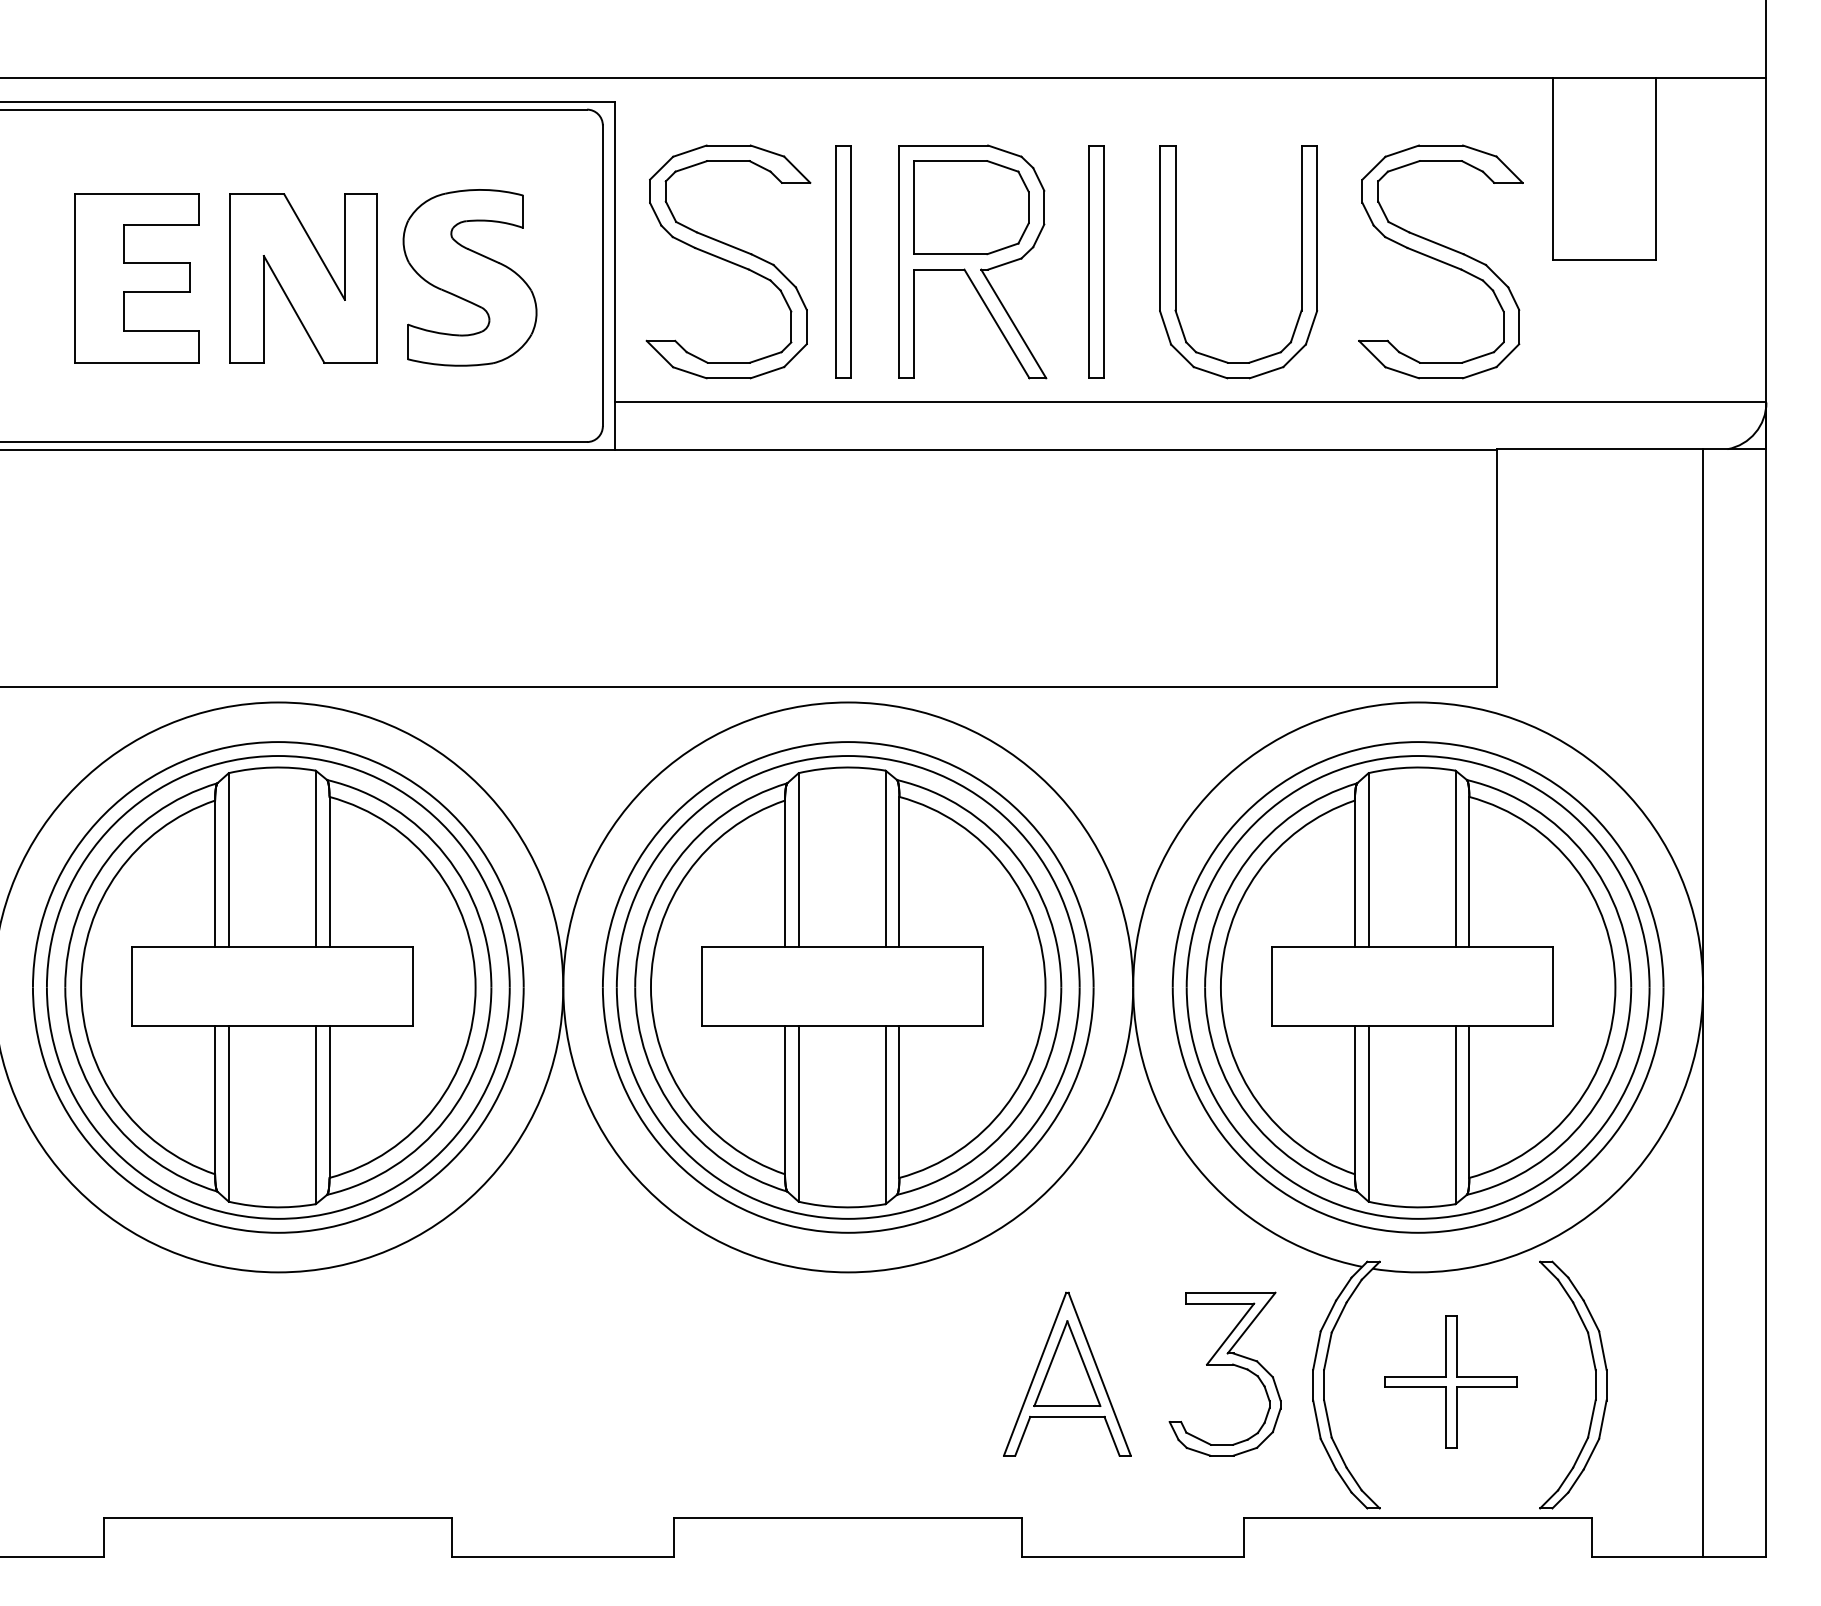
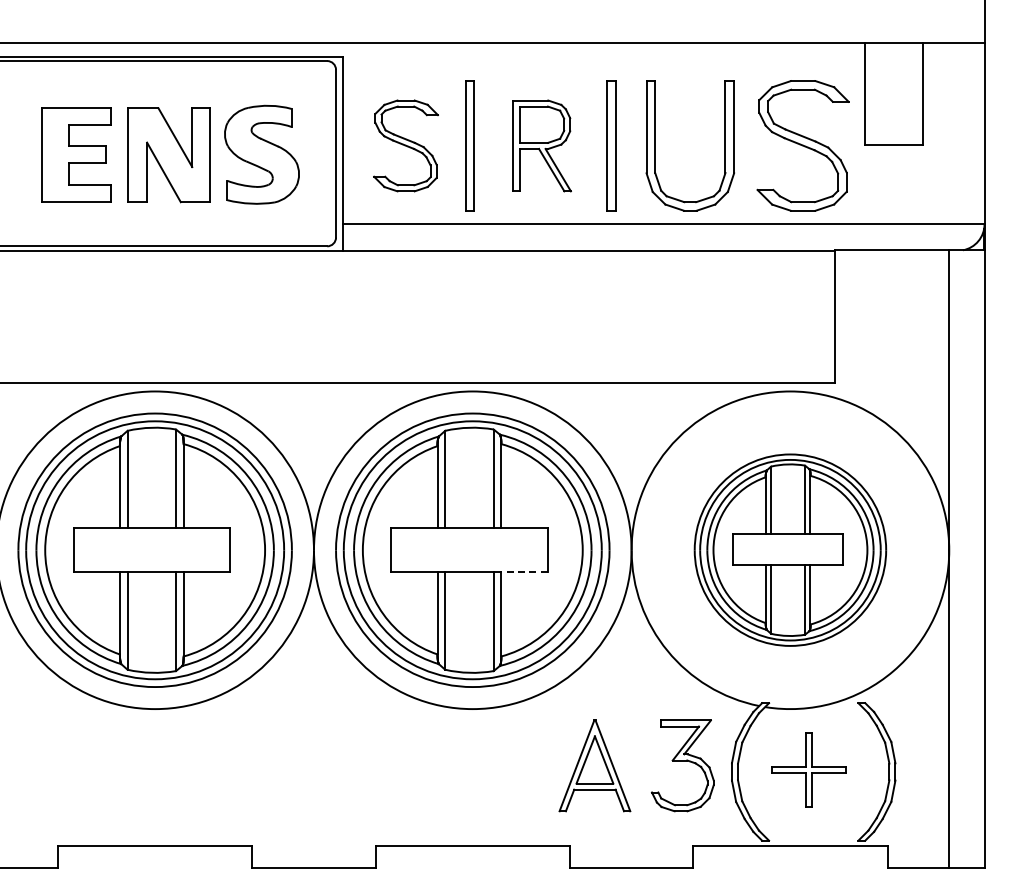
part: (727, 261) -> (405, 145), size x0.7
part: (973, 261) -> (542, 145), size x0.7
part: (1418, 986) -> (790, 549), size x0.7
line: (941, 1025) -> (524, 571), solid -> dashed

